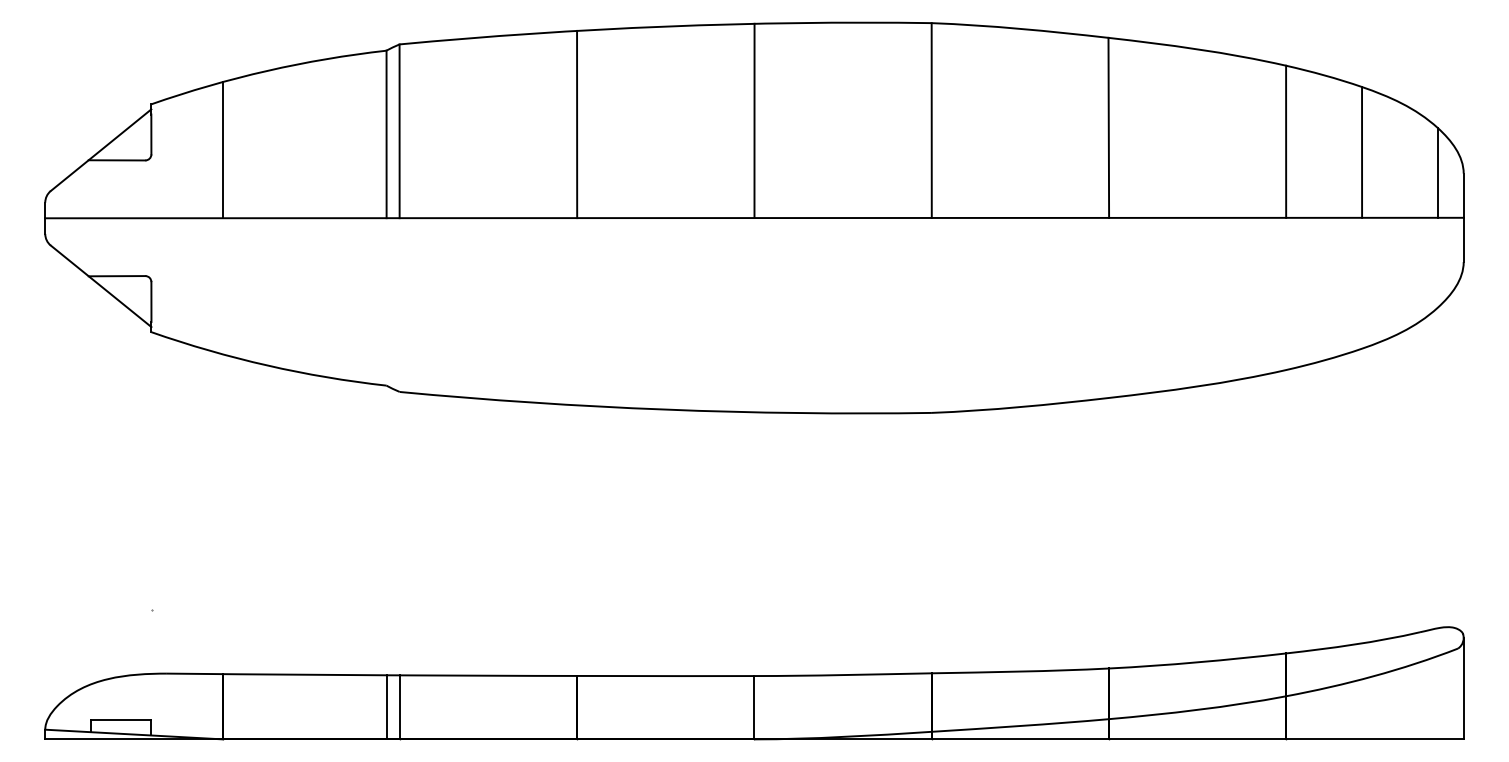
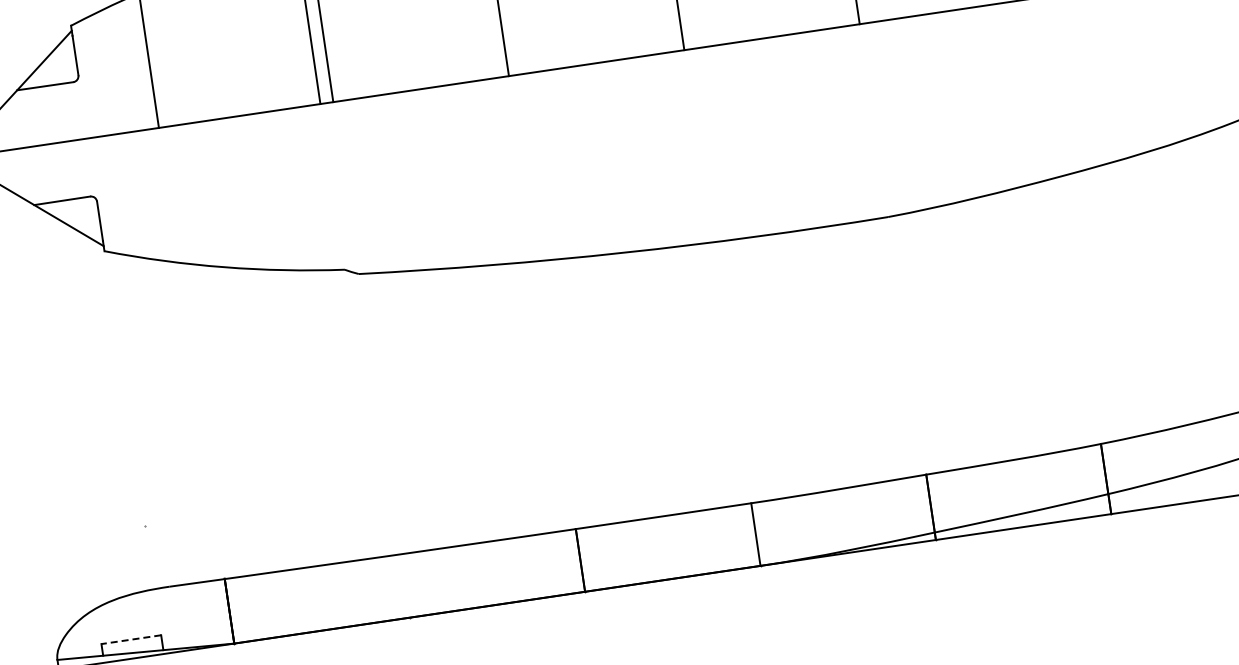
line: (386, 707) -> (391, 588), removed
line: (399, 707) -> (404, 586), removed
line: (120, 720) -> (130, 639), solid -> dashed

